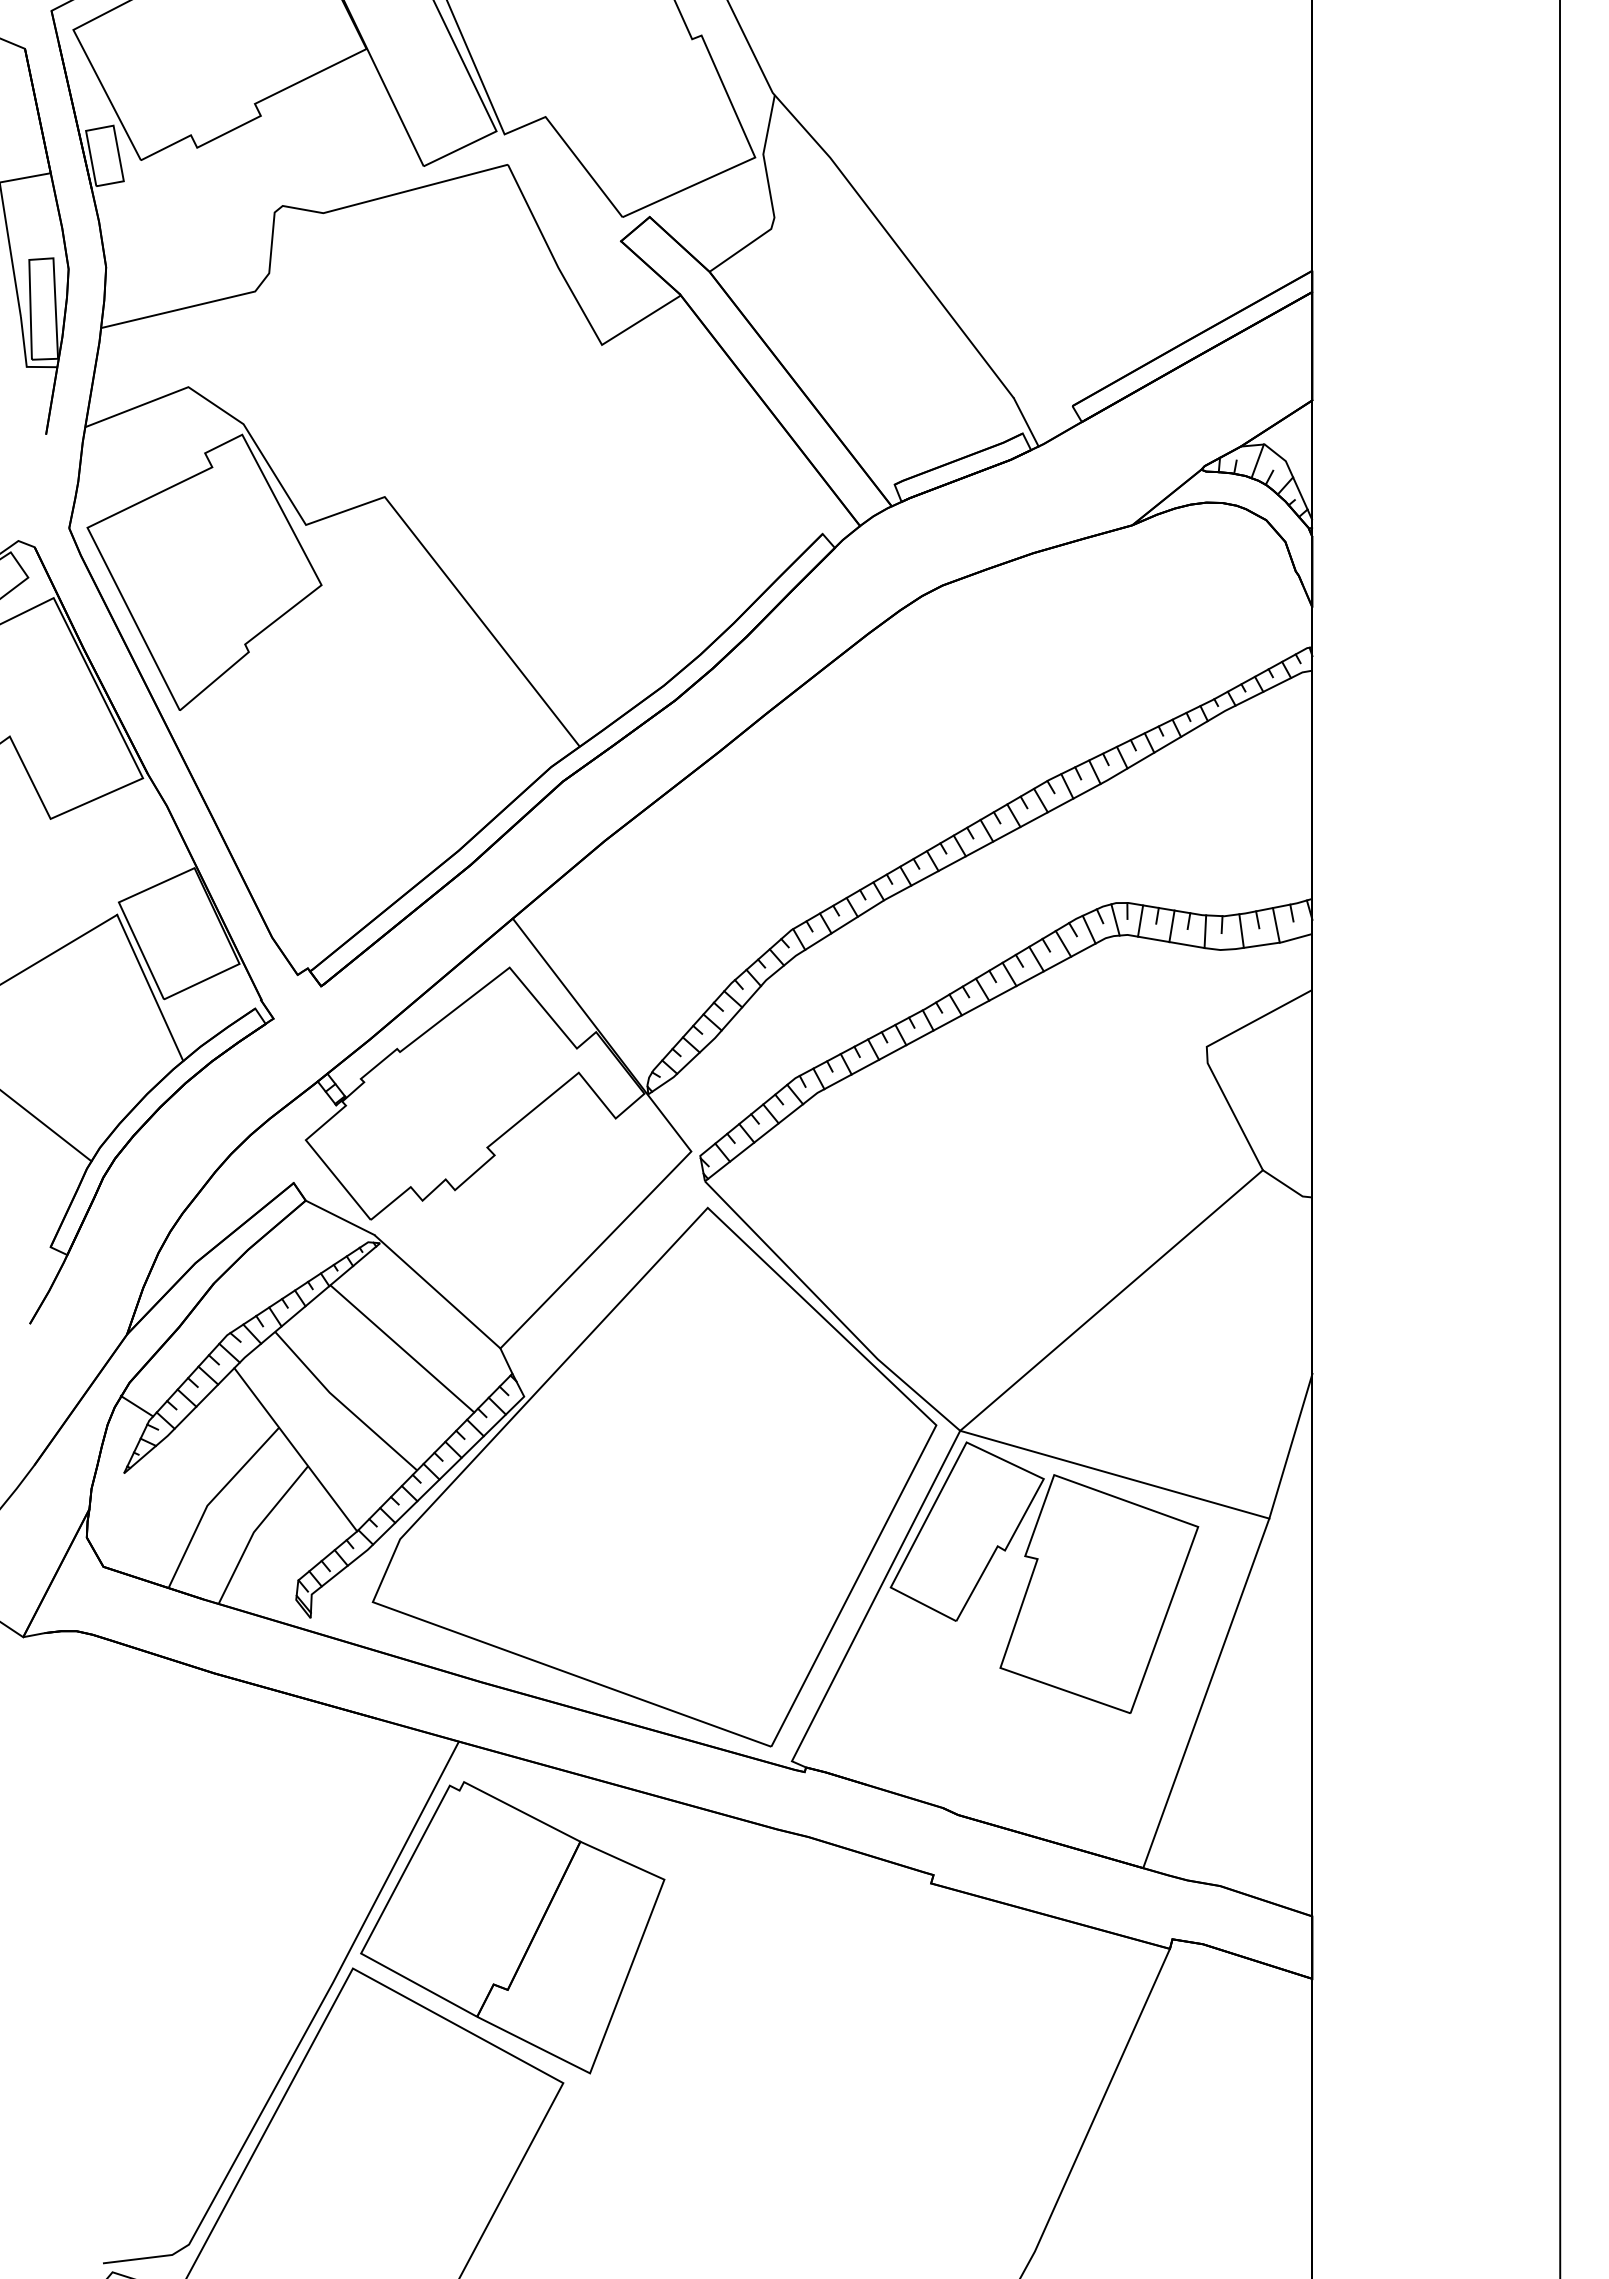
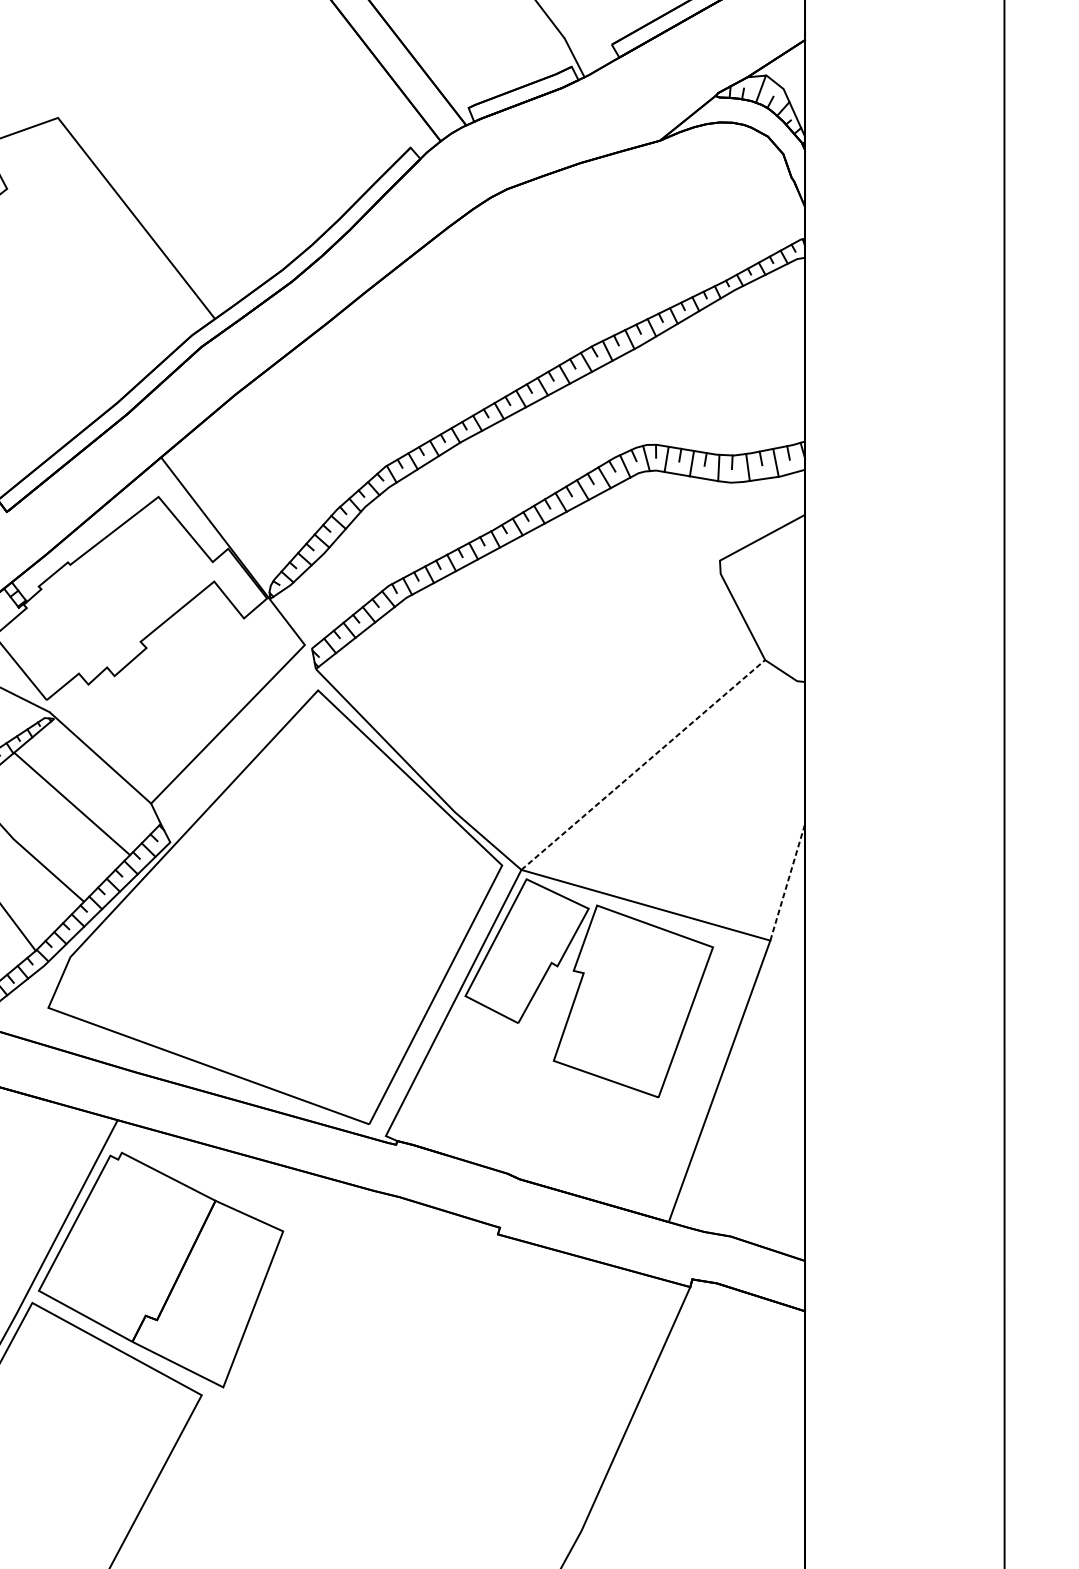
line: (1111, 1300) -> (643, 764), solid -> dashed
line: (1291, 1445) -> (788, 881), solid -> dashed

